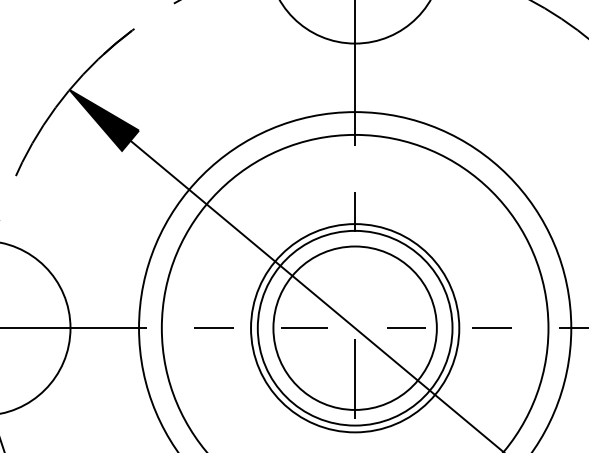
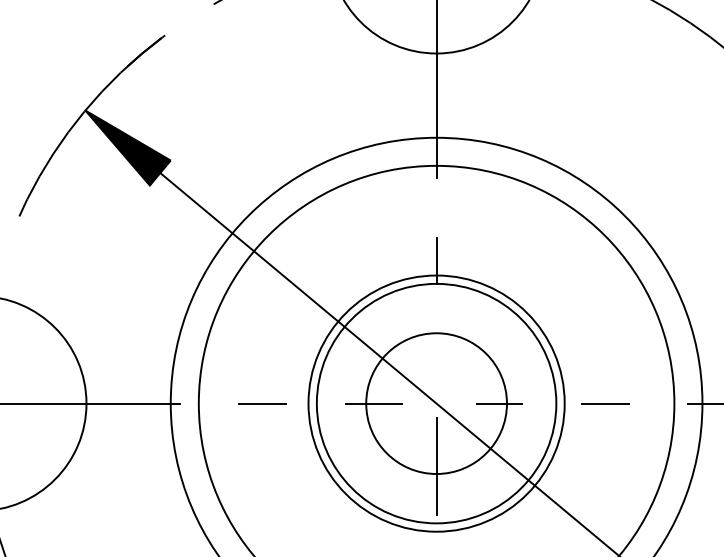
circle: (354, 327) -> (435, 402), size x0.7

